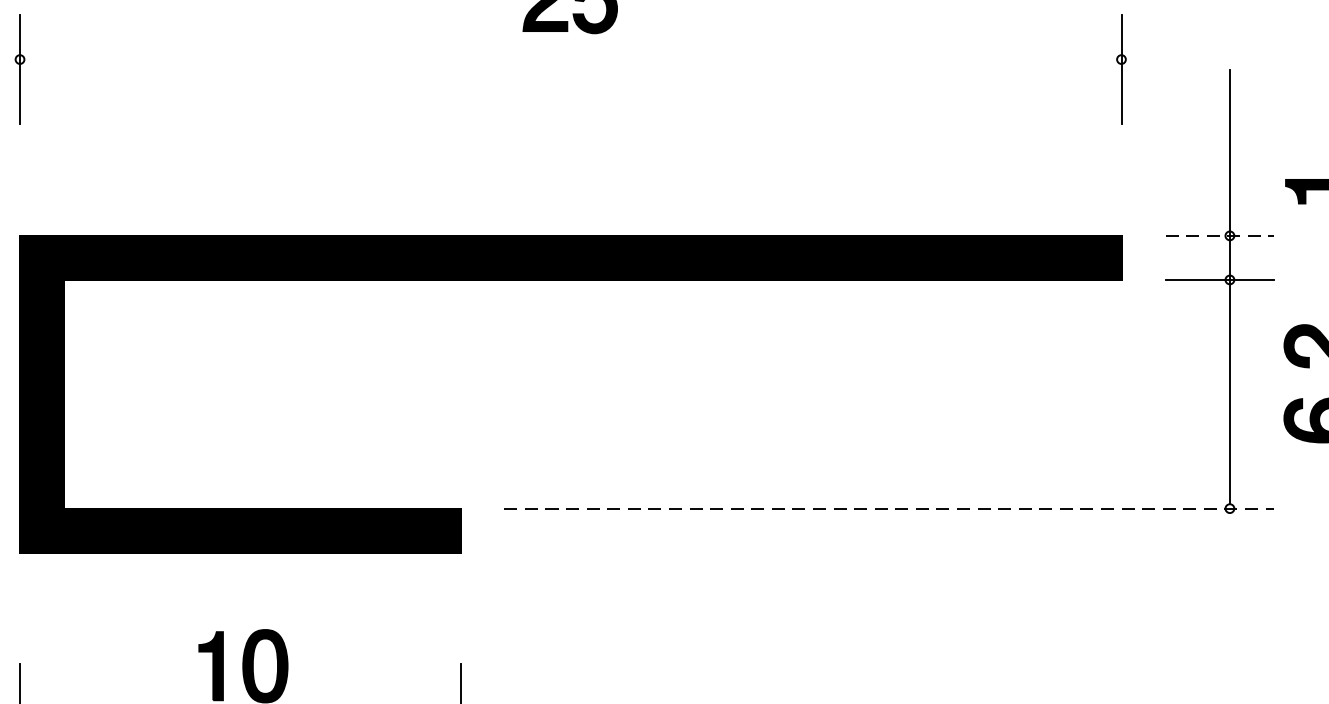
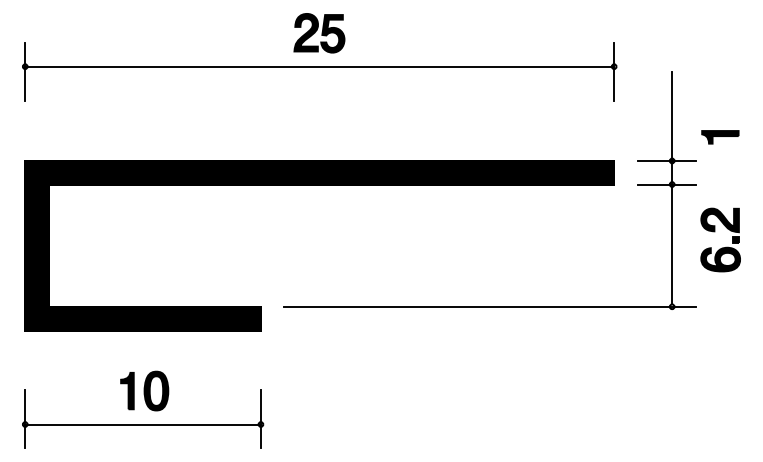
line: (570, 59) -> (319, 66), added
line: (1219, 235) -> (666, 160), dashed -> solid
line: (888, 508) -> (489, 306), dashed -> solid

